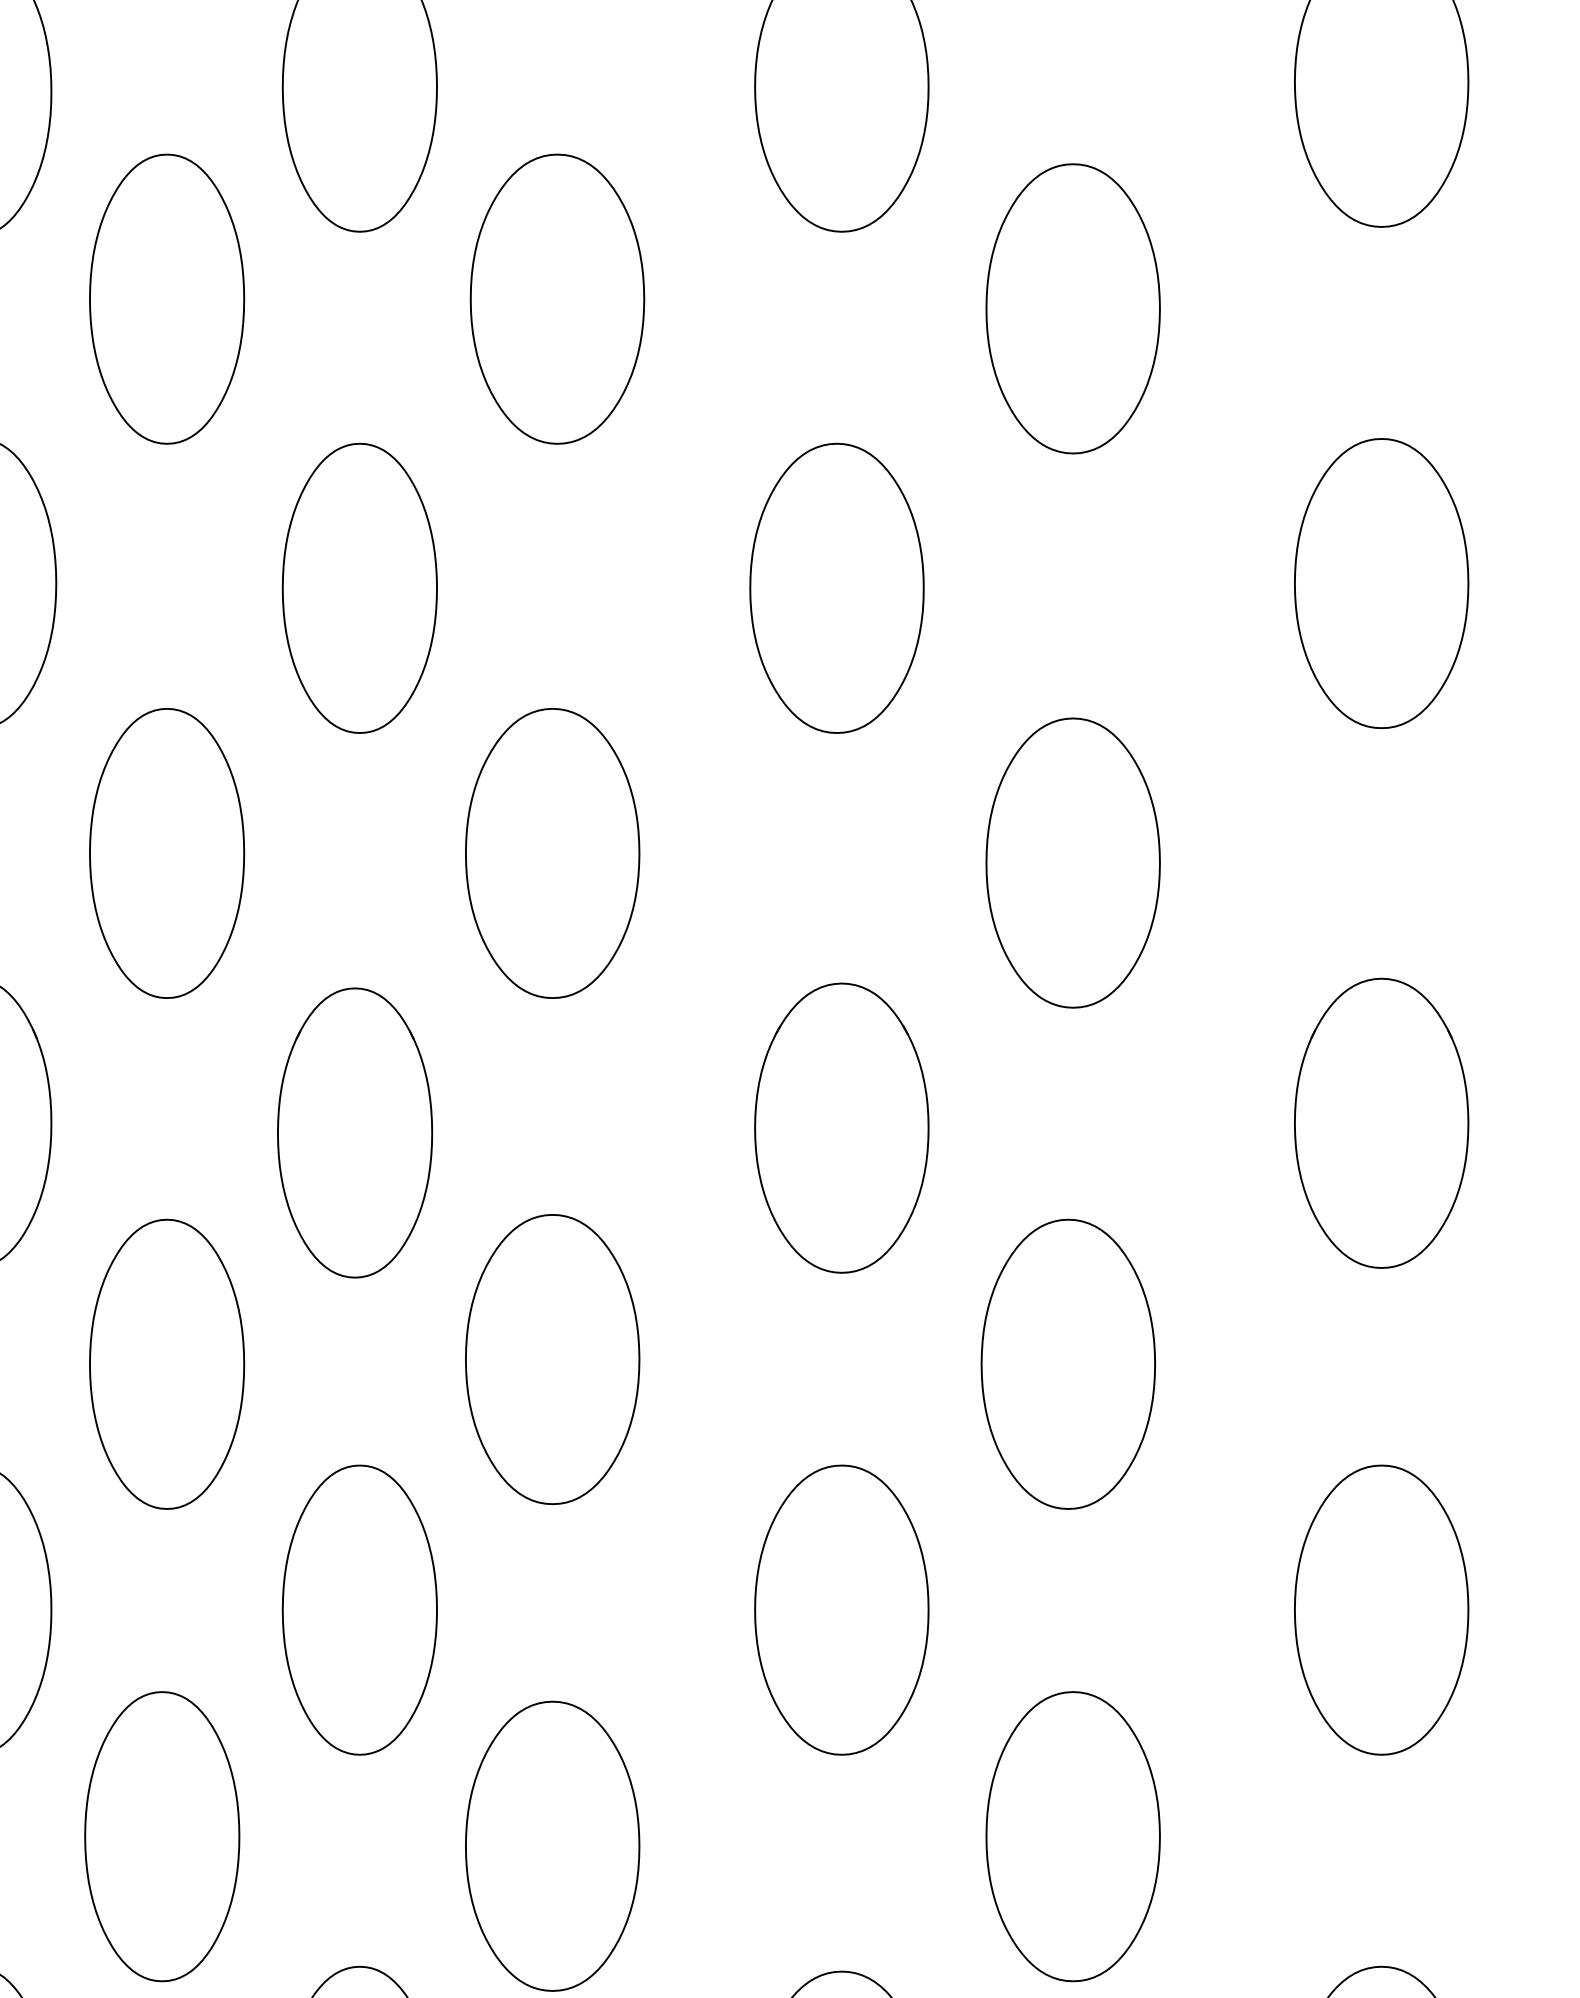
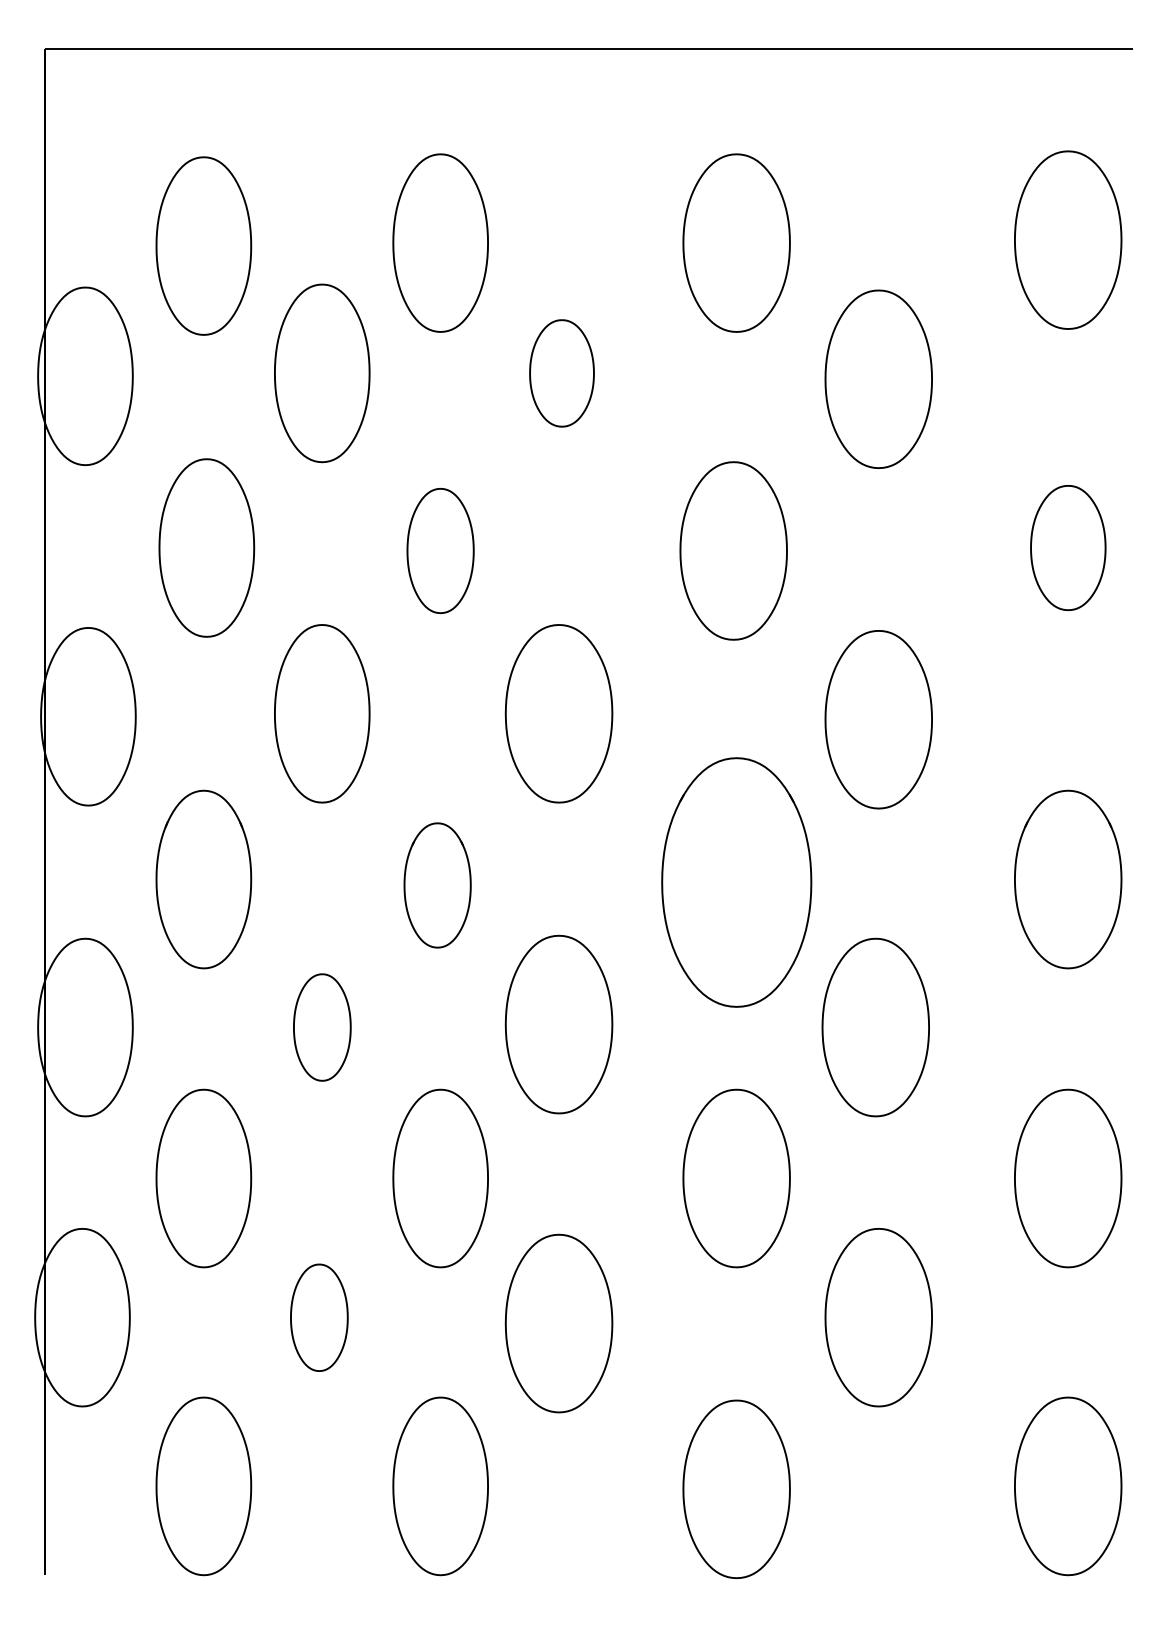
part: (556, 299) -> (561, 373), size x0.6
part: (1382, 582) -> (1068, 547), size x0.7
part: (359, 587) -> (440, 550), size x0.7
part: (841, 1128) -> (736, 882), size x1.4
part: (354, 1133) -> (437, 885), size x0.7
part: (167, 1364) -> (322, 1027), size x0.6
part: (162, 1836) -> (319, 1317), size x0.6

